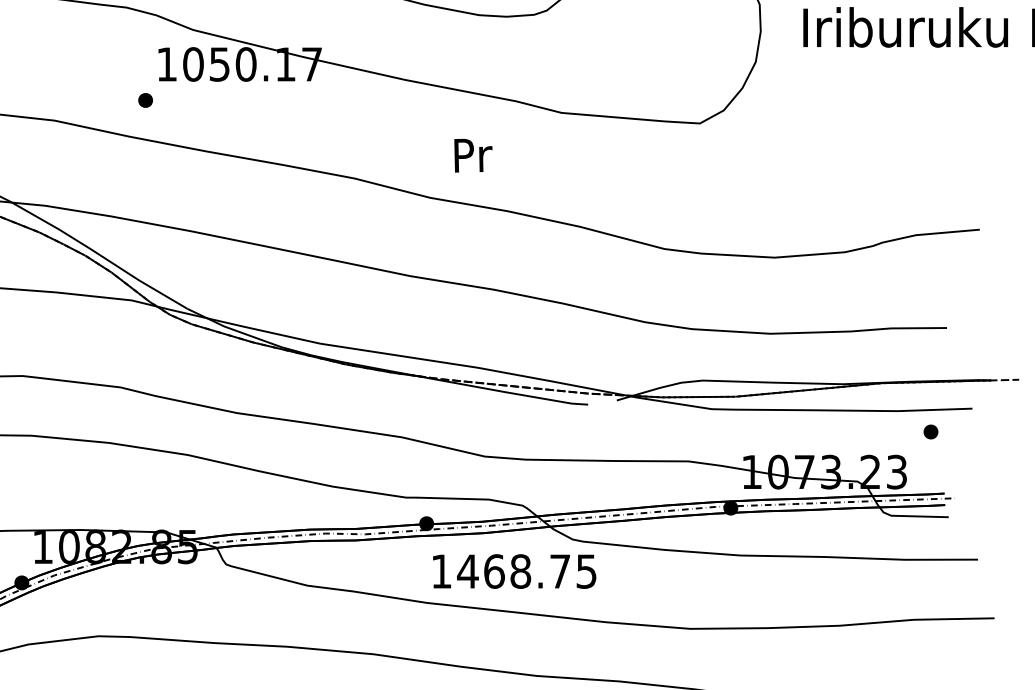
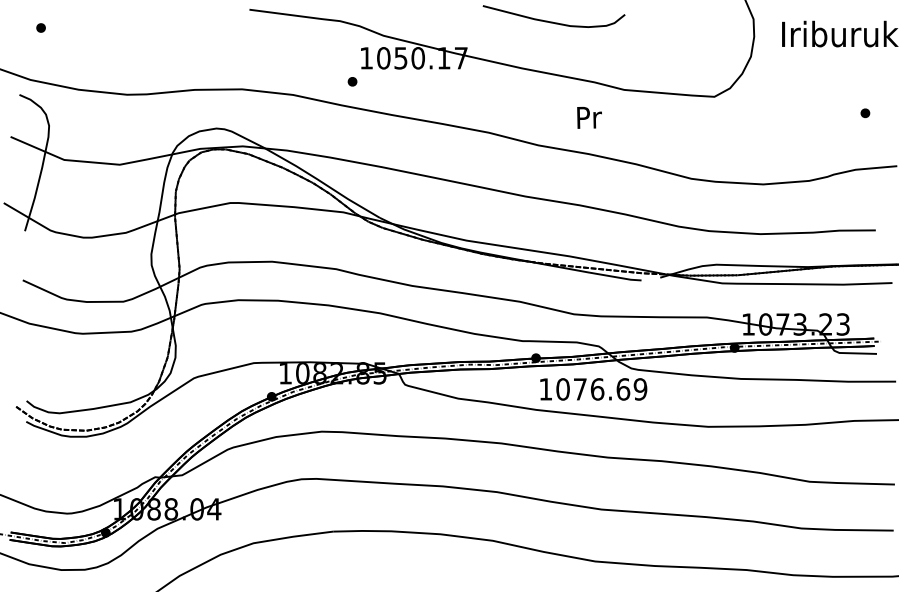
text: (473, 155) -> (589, 117), moved
part: (931, 432) -> (865, 113), moved
text: (526, 571) -> (601, 389), 1468.75 -> 1076.69

